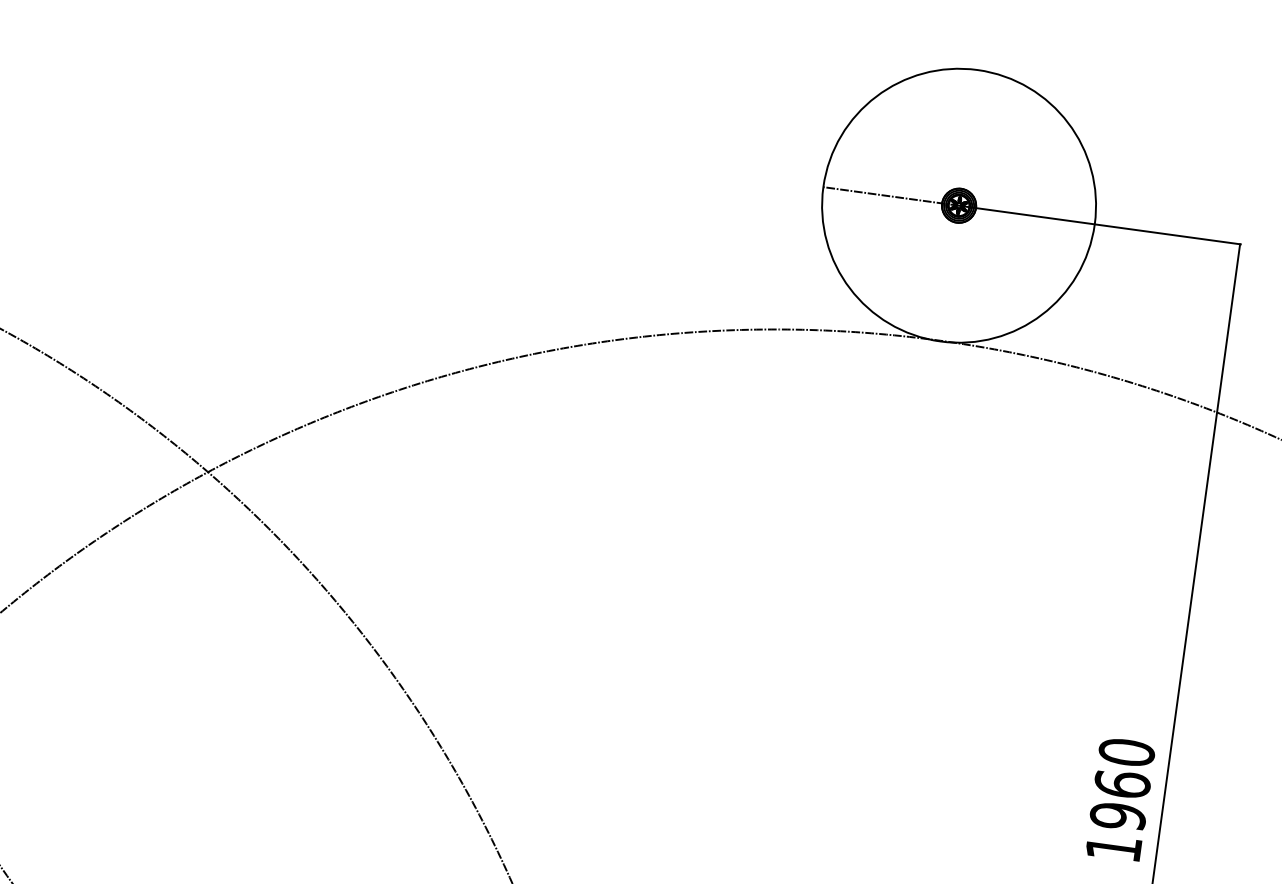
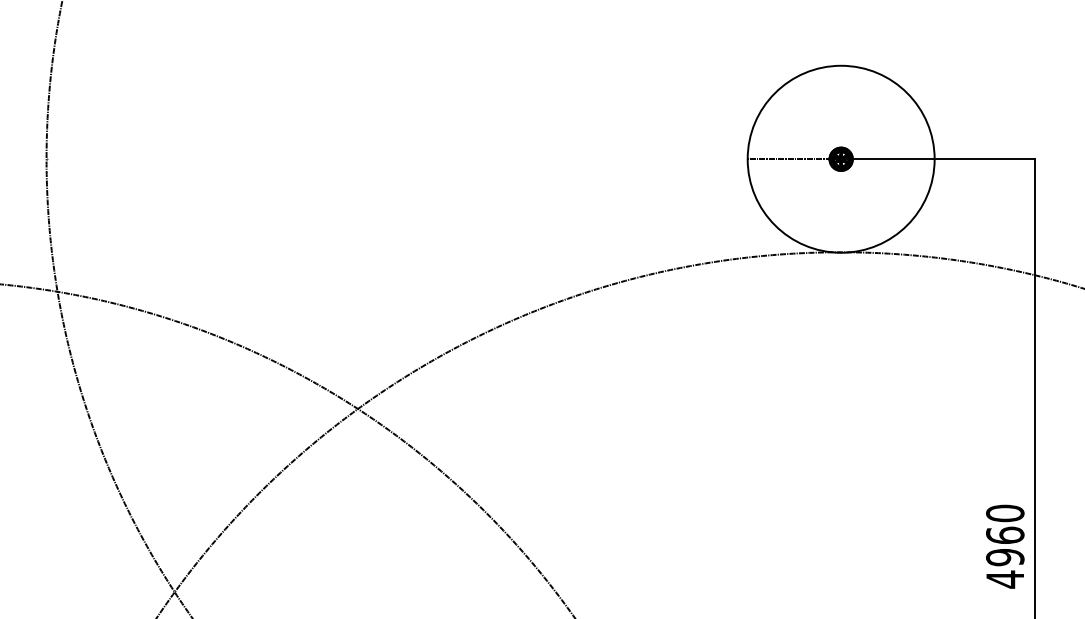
text: (1112, 848) -> (1004, 579), 1960 -> 4960

